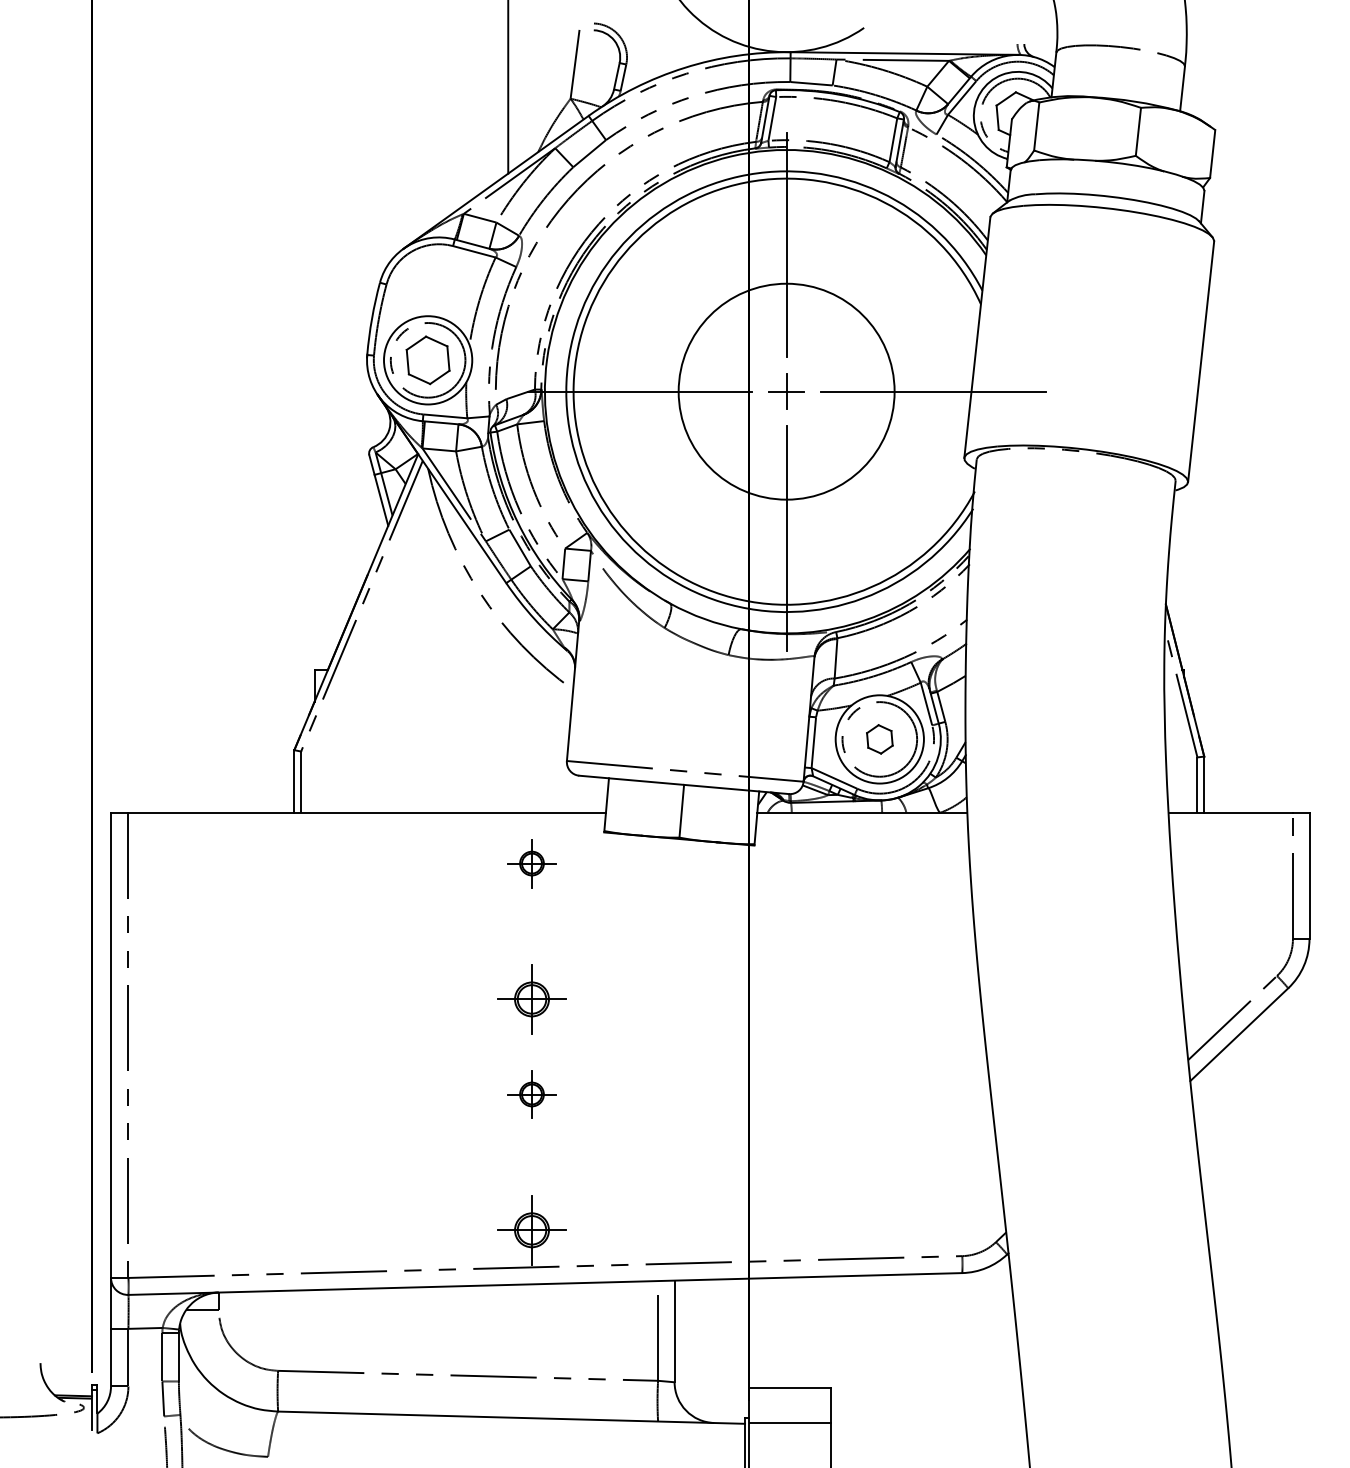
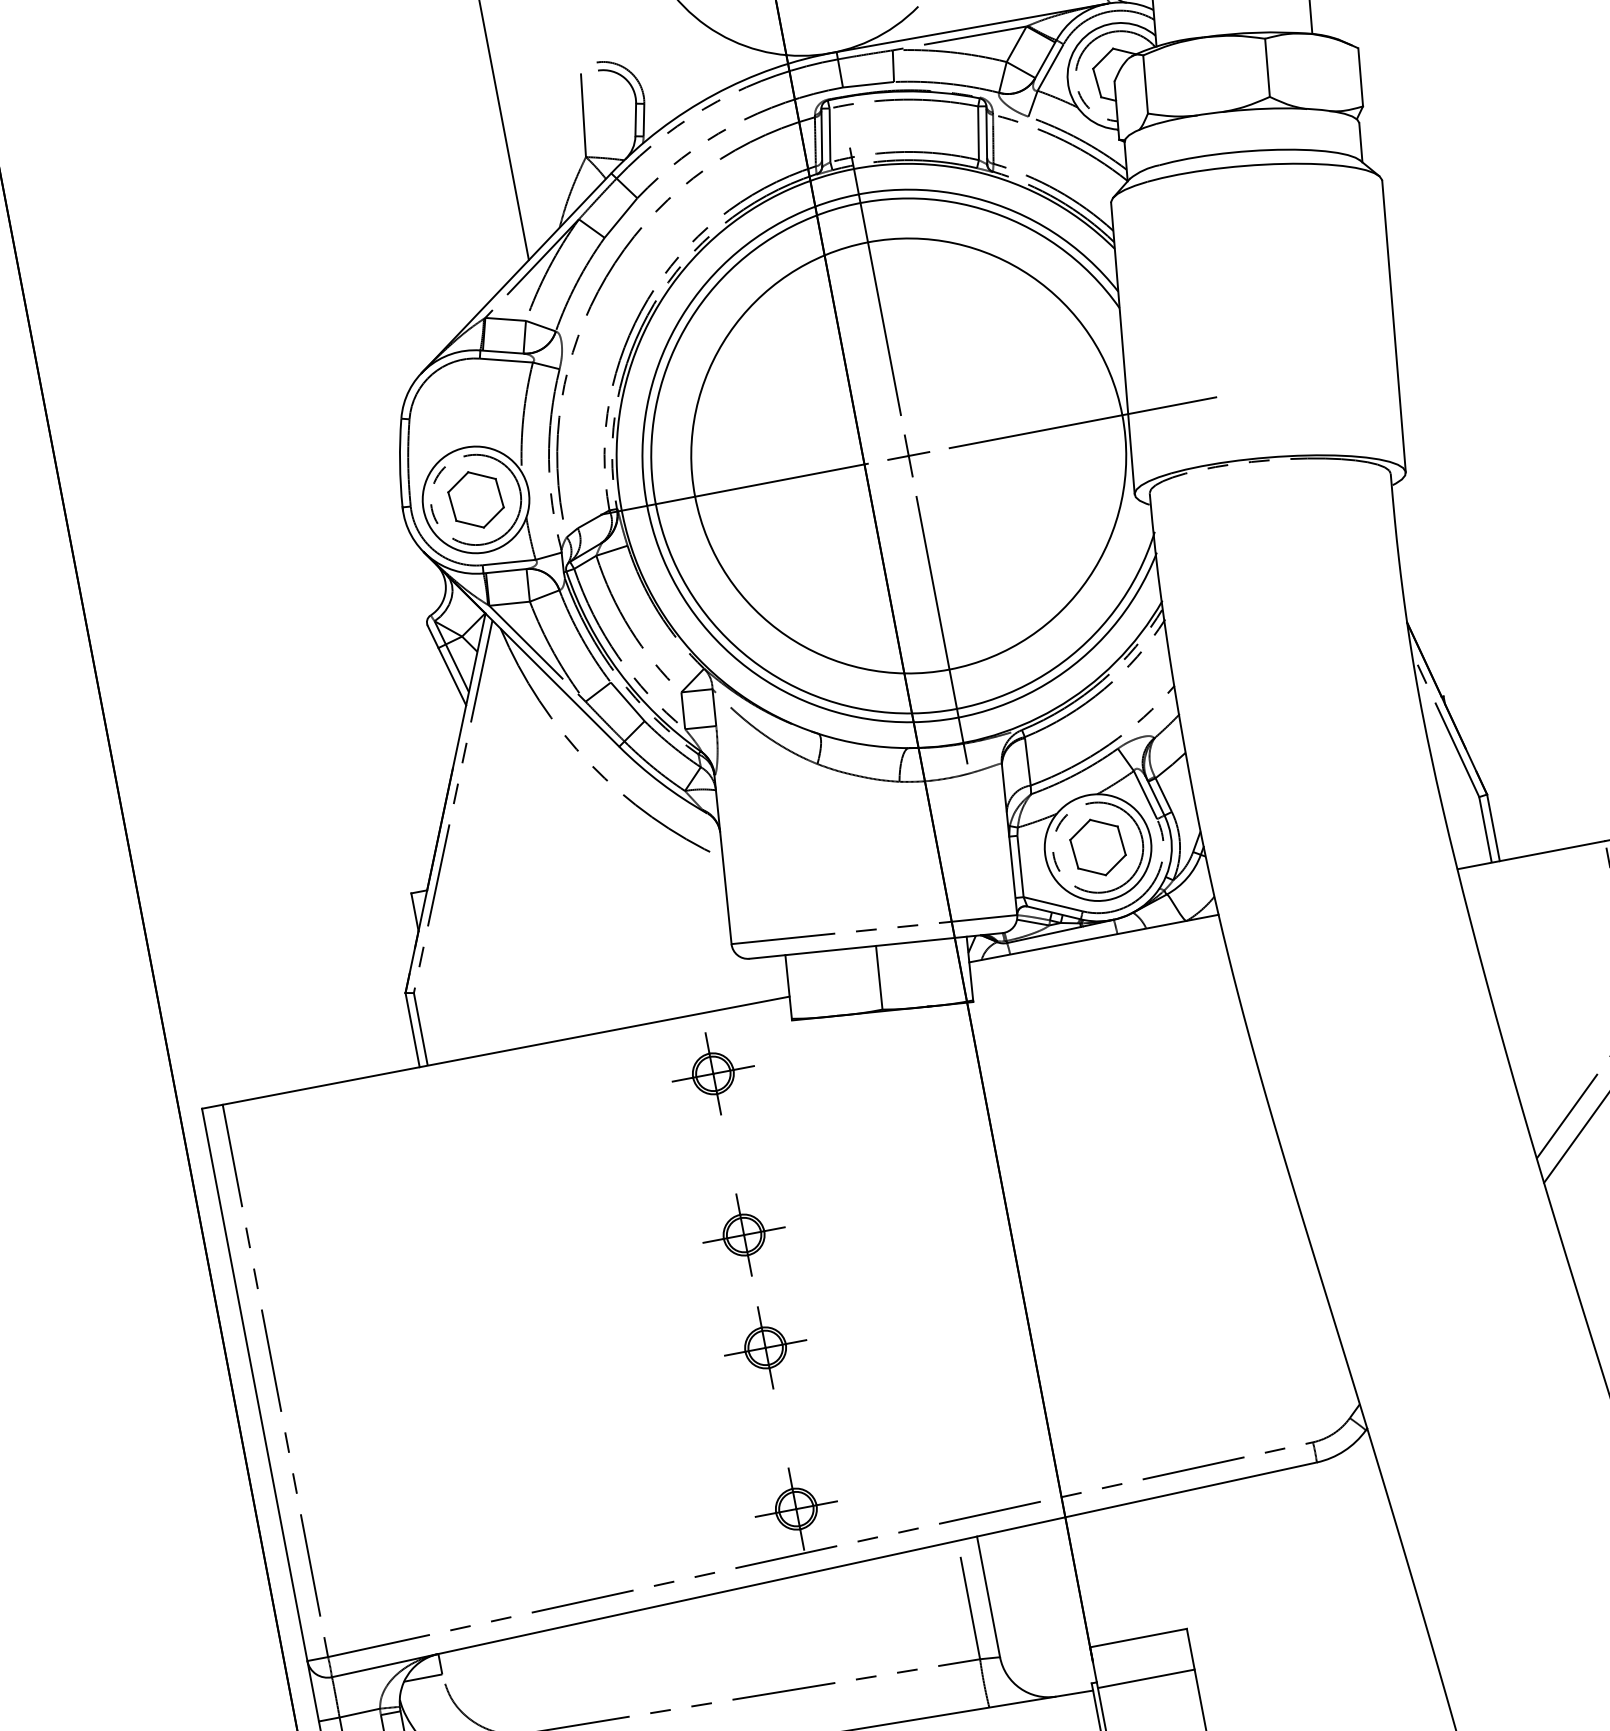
circle: (786, 391) -> (908, 455), size x1.67
part: (879, 739) -> (1097, 847), size x1.67
part: (531, 863) -> (712, 1073), size x1.43
part: (531, 1094) -> (765, 1348), size x1.43

